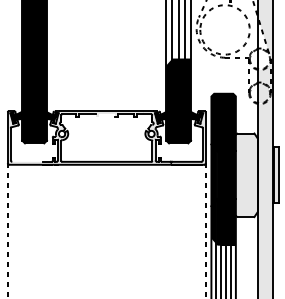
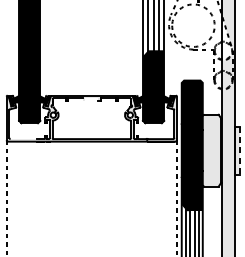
line: (279, 175) -> (240, 150), solid -> dashed

